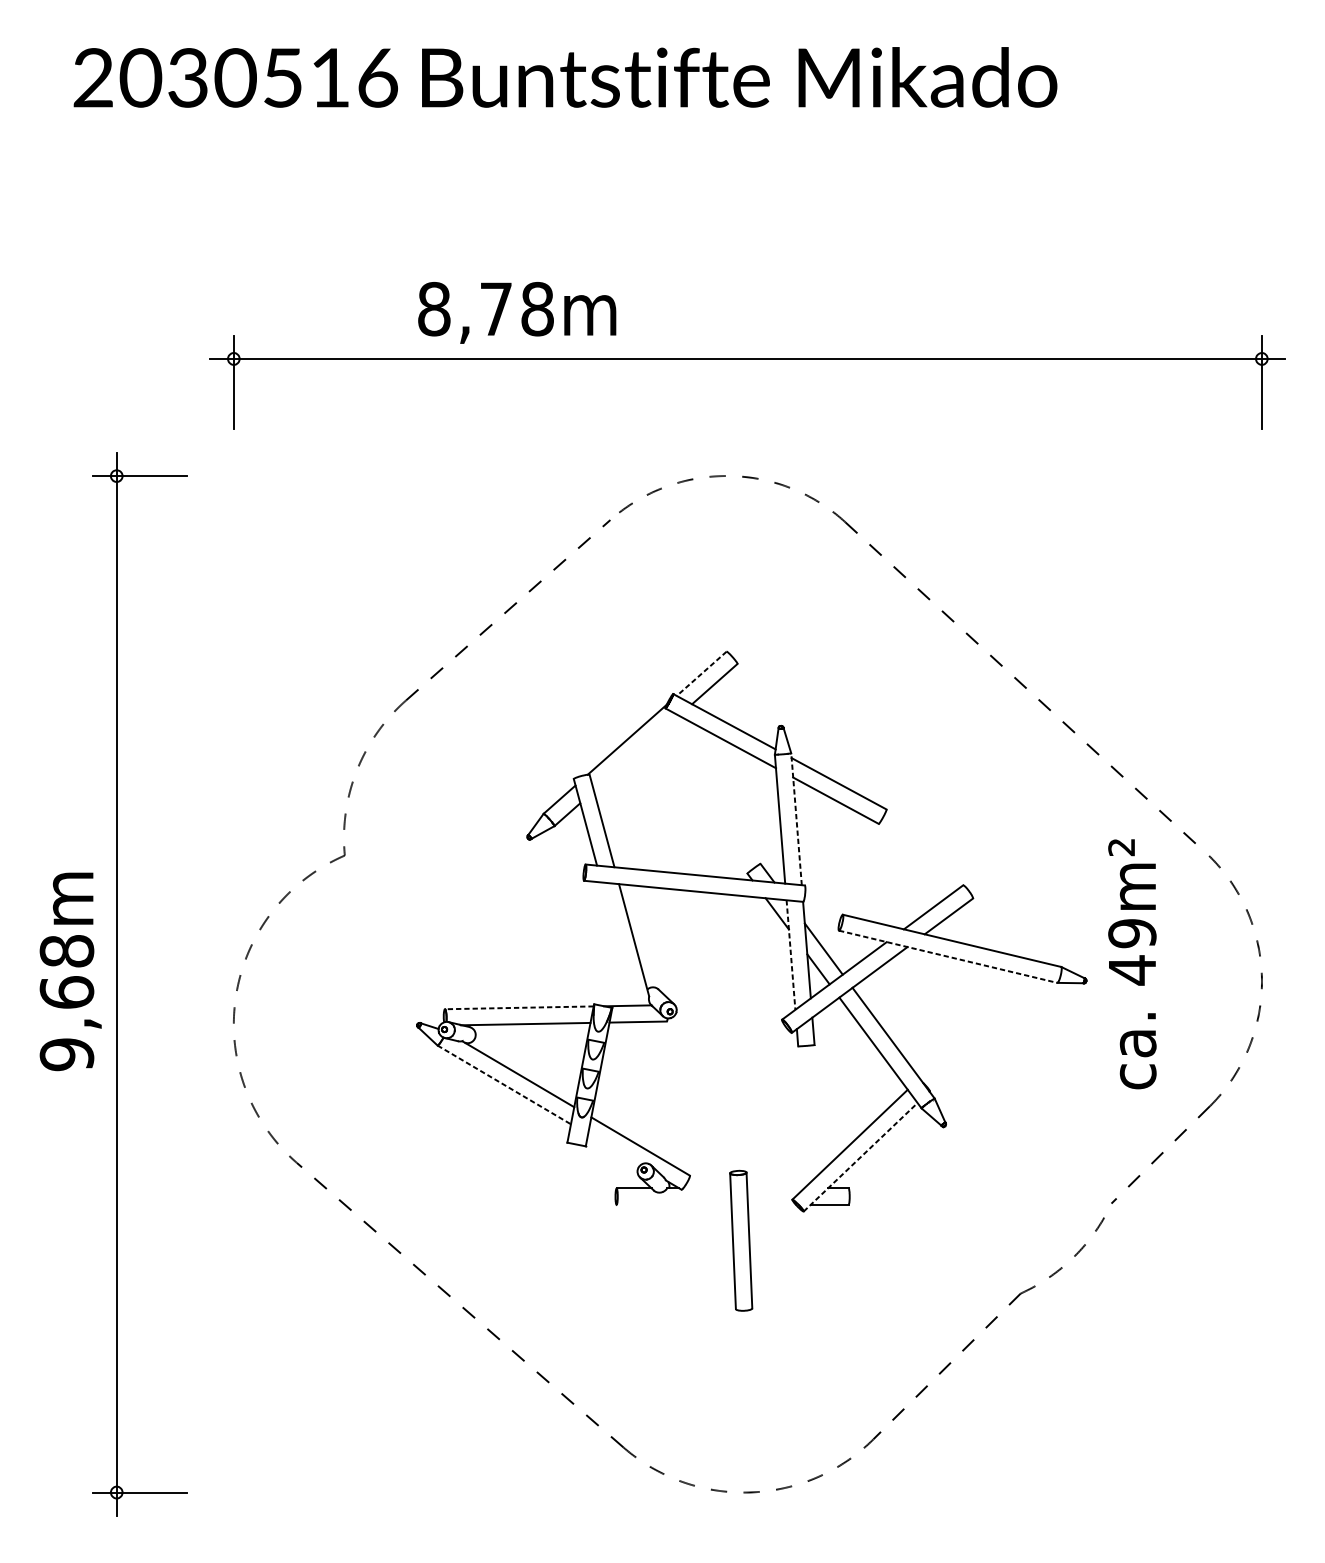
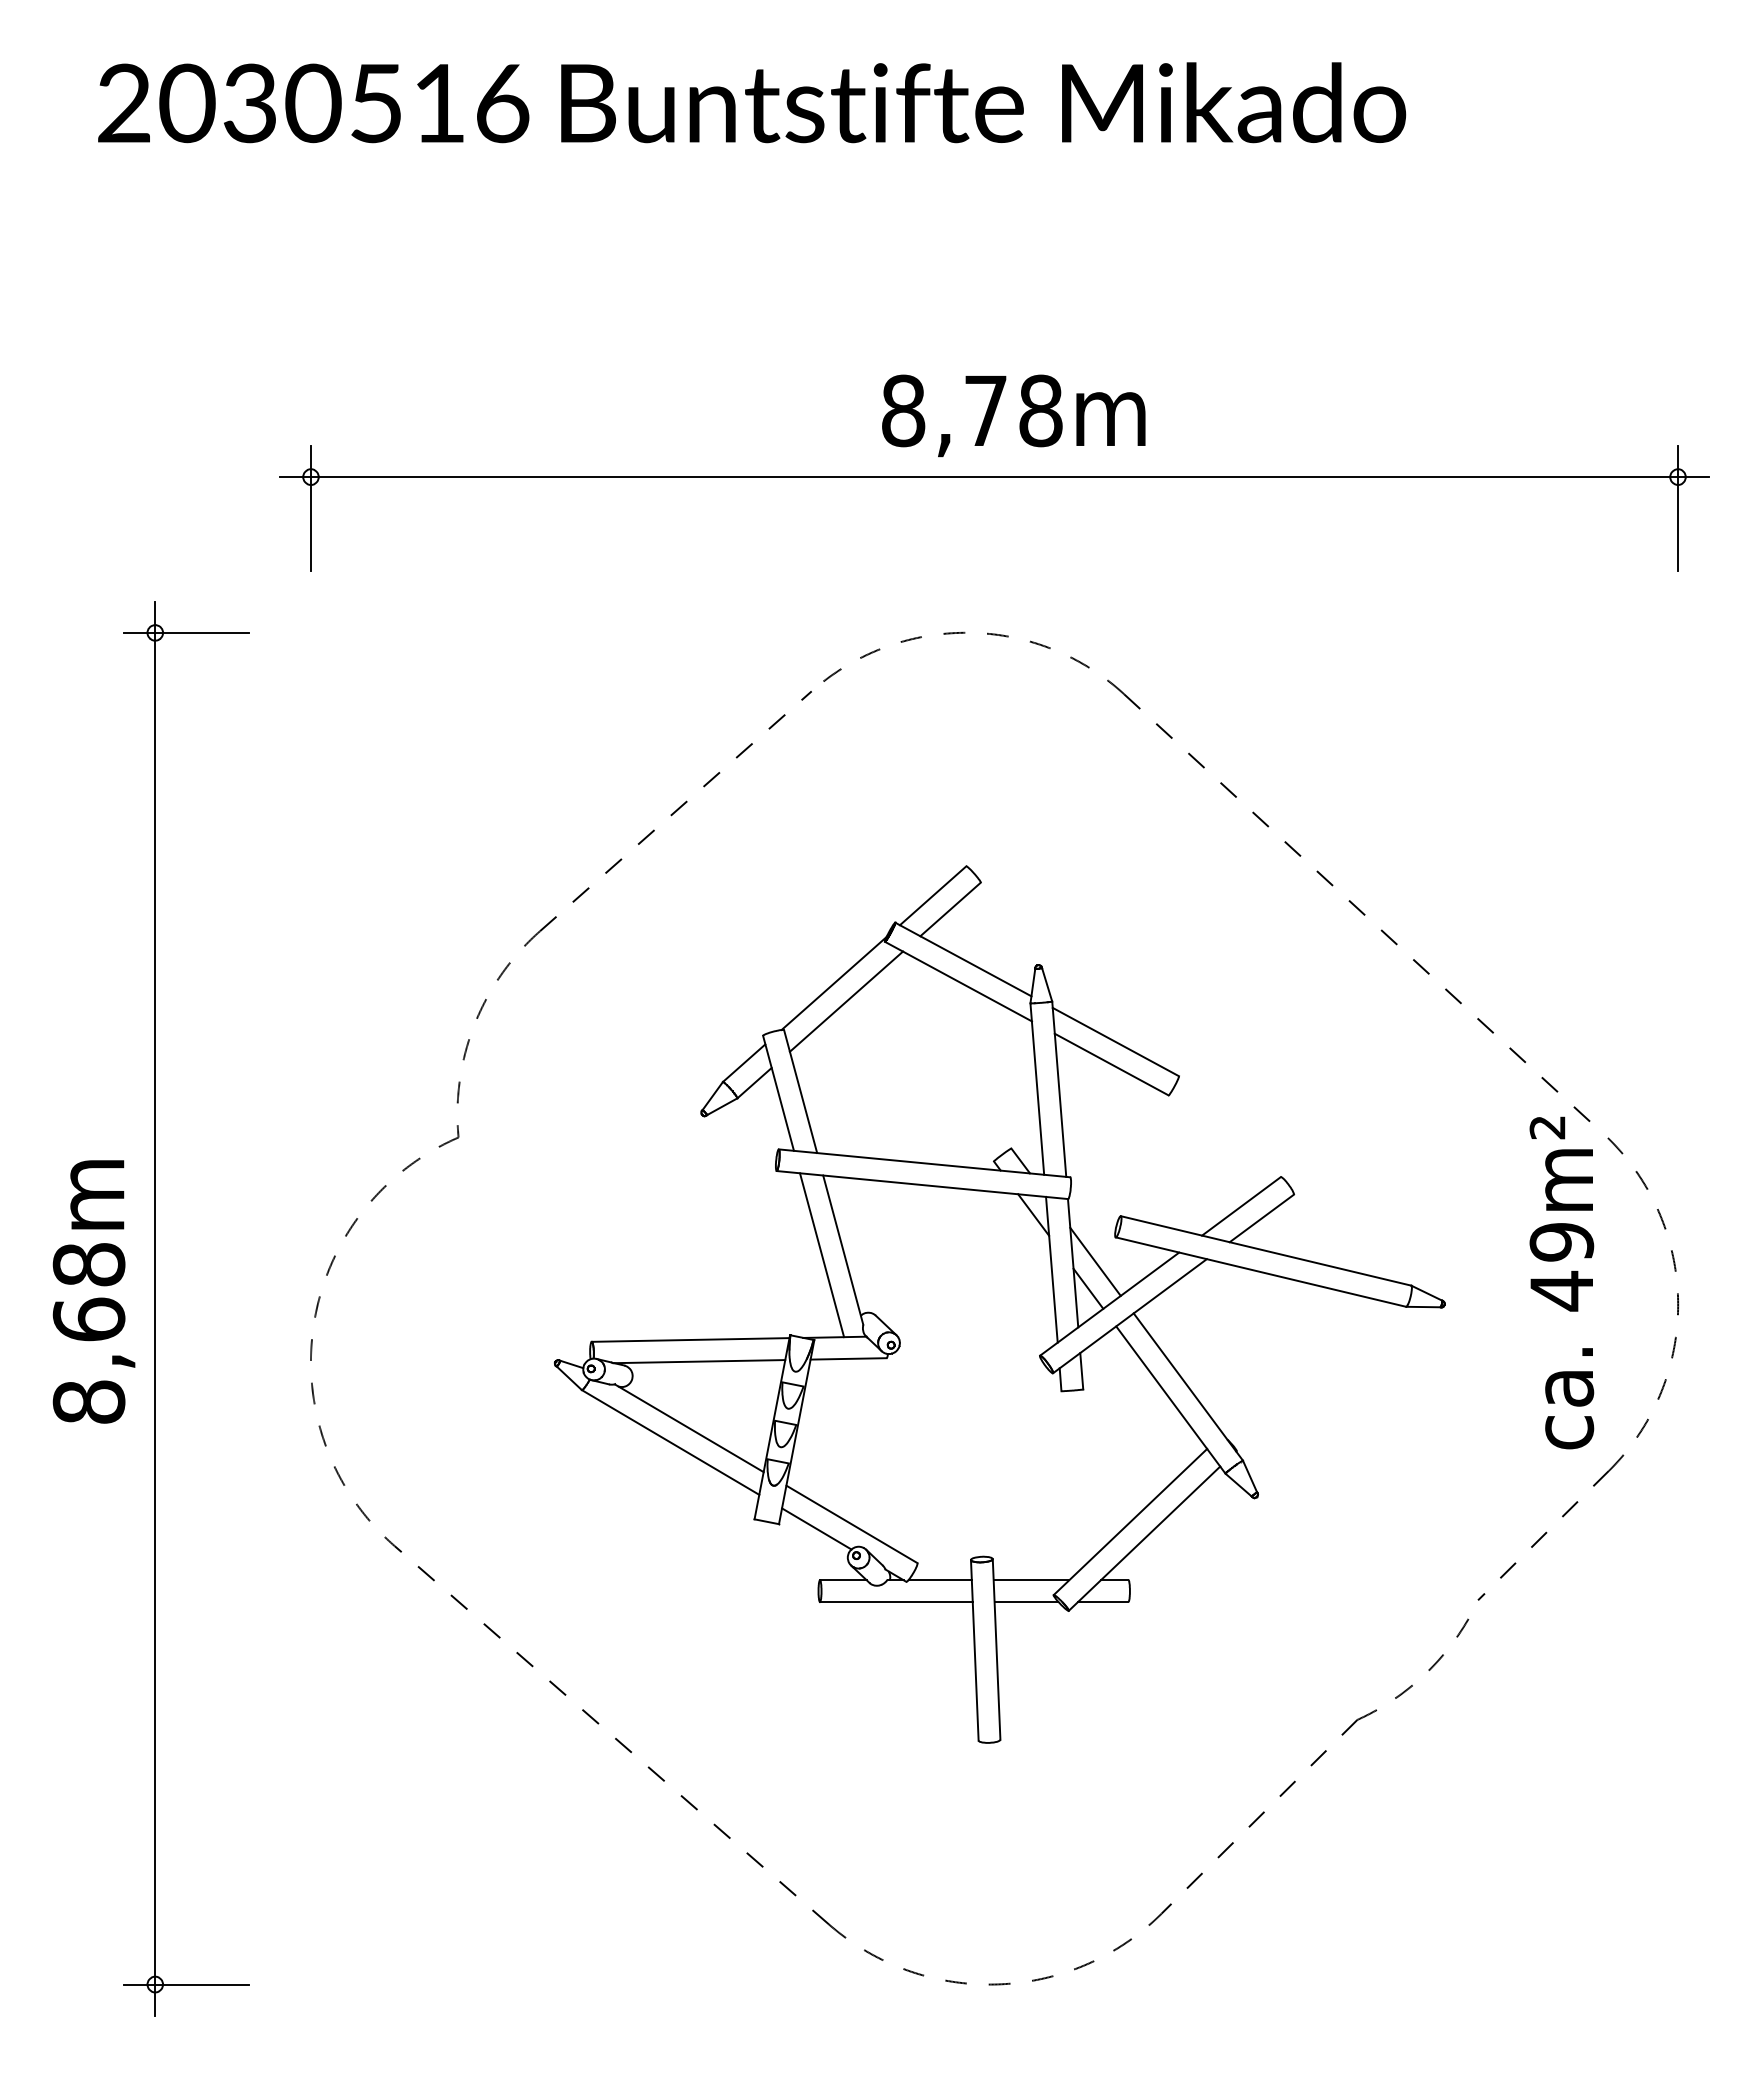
text: (516, 312) -> (1013, 415), moved
line: (701, 674) -> (932, 896), dashed -> solid
line: (636, 753) -> (846, 1001), added
line: (796, 819) -> (1059, 1089), dashed -> solid
line: (618, 944) -> (822, 1255), added
line: (790, 955) -> (1051, 1270), dashed -> solid
line: (948, 957) -> (1261, 1272), dashed -> solid
text: (1132, 963) -> (1561, 1282), moved
line: (519, 1007) -> (690, 1339), dashed -> solid
text: (66, 1054) -> (88, 1402), 9,68m -> 8,68m
line: (504, 1084) -> (671, 1442), dashed -> solid
line: (613, 1149) -> (816, 1528), added
line: (860, 1157) -> (1144, 1538), dashed -> solid
line: (706, 1188) -> (939, 1580), added
line: (775, 1188) -> (1031, 1580), added
line: (673, 1205) -> (895, 1602), added
line: (771, 1205) -> (1026, 1602), added

